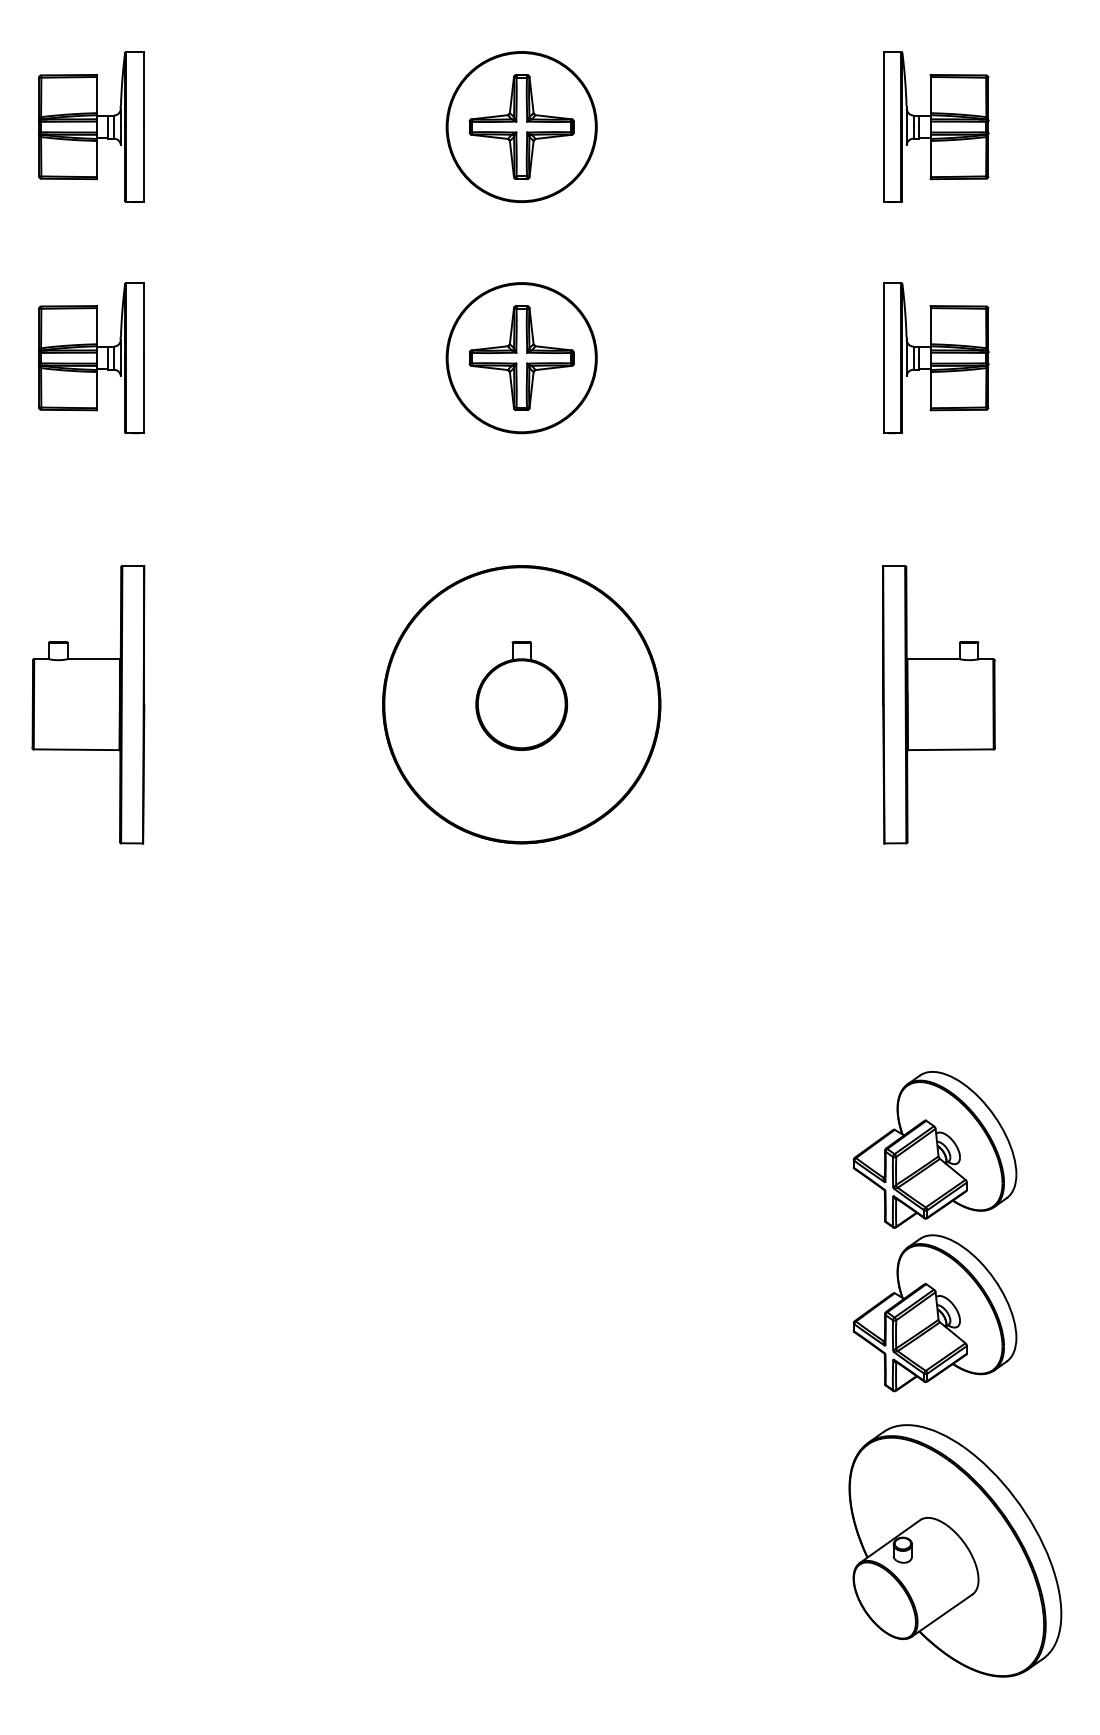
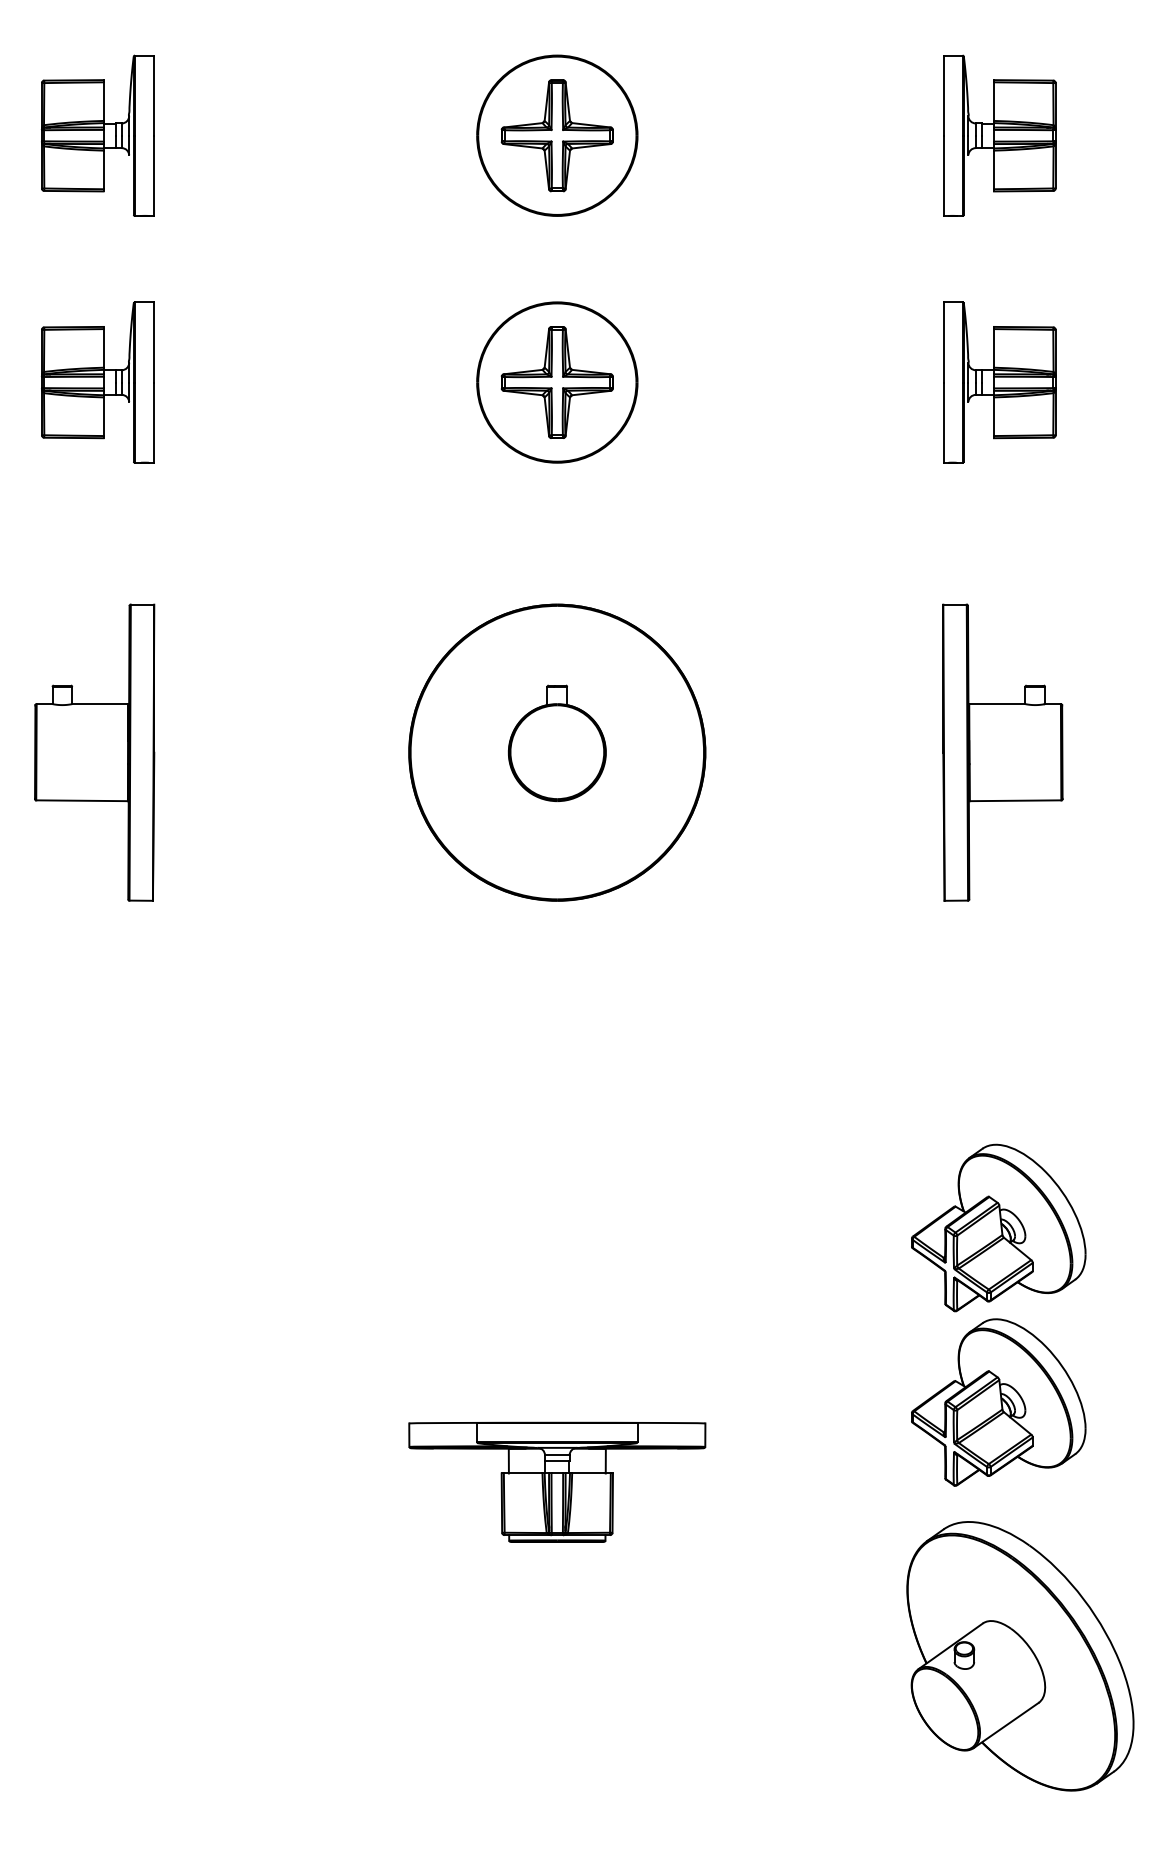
part: (521, 1387) -> (557, 1481), added

